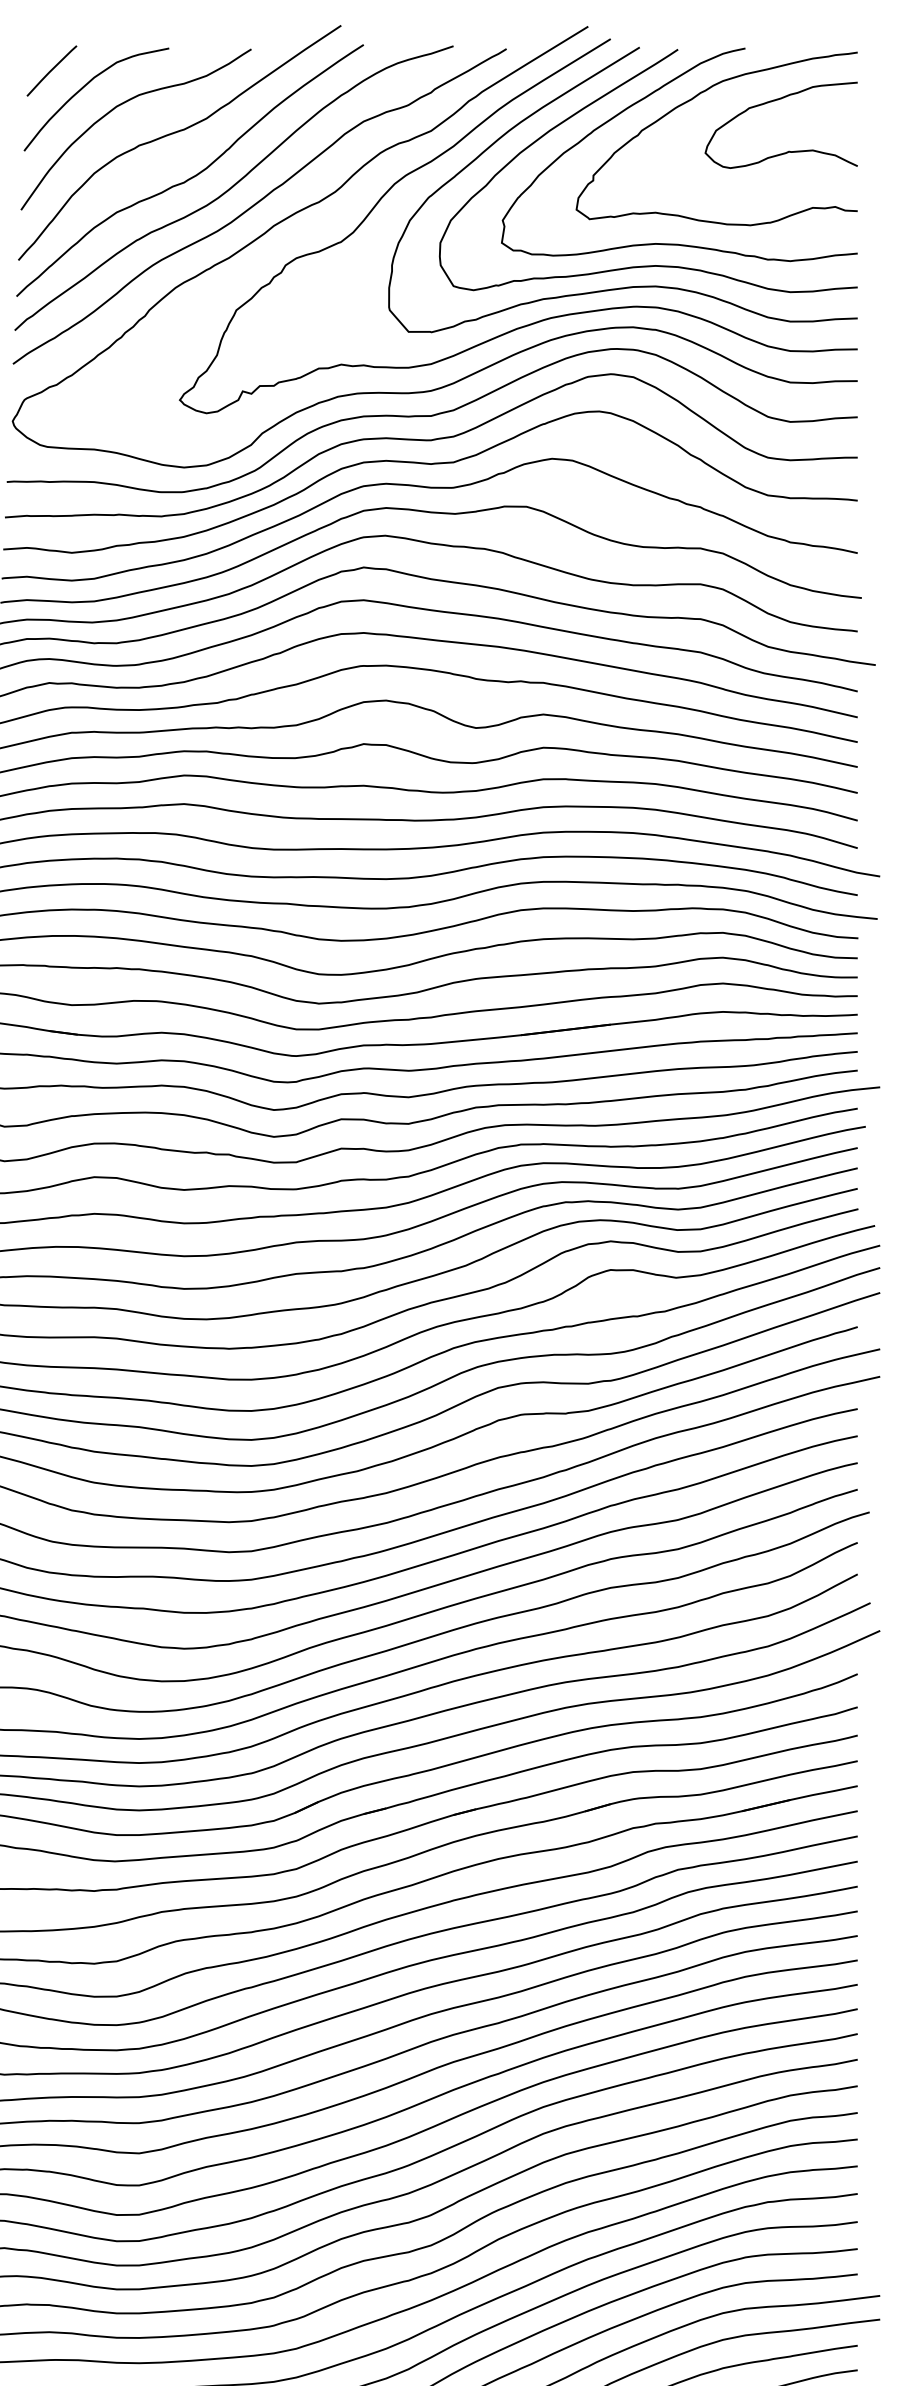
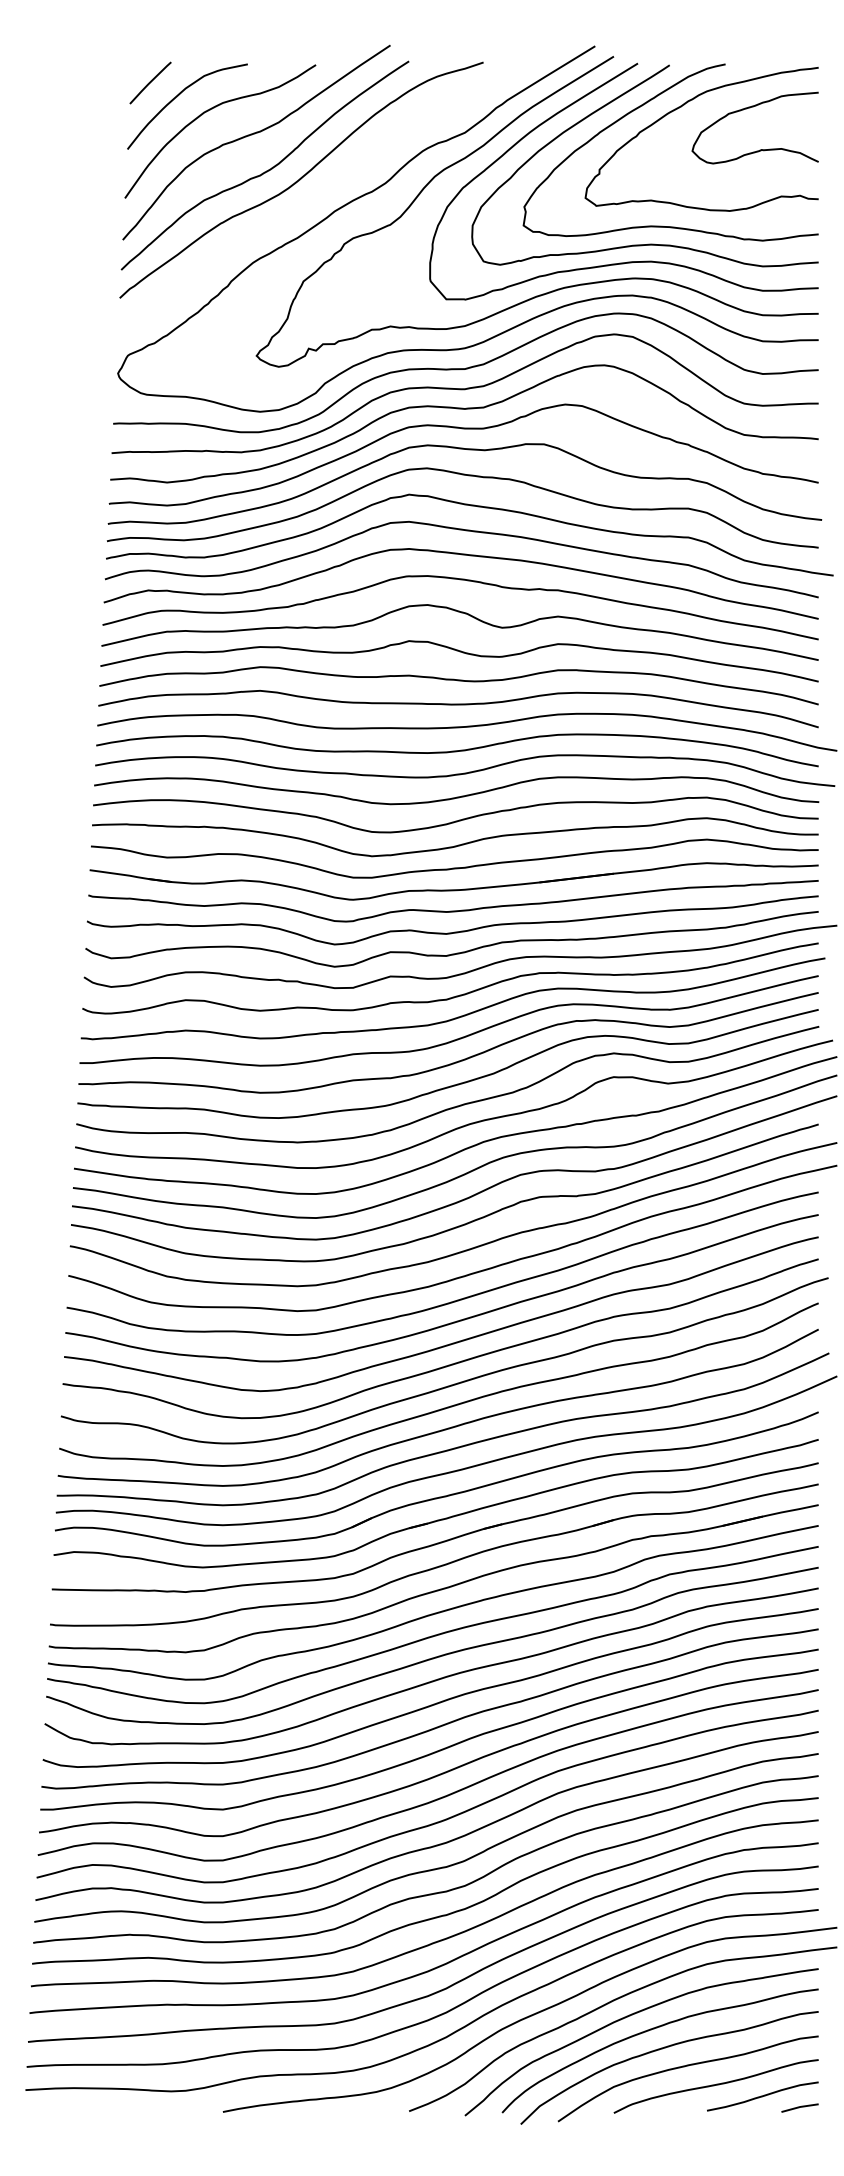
curve: (258, 204) -> (321, 193), removed

